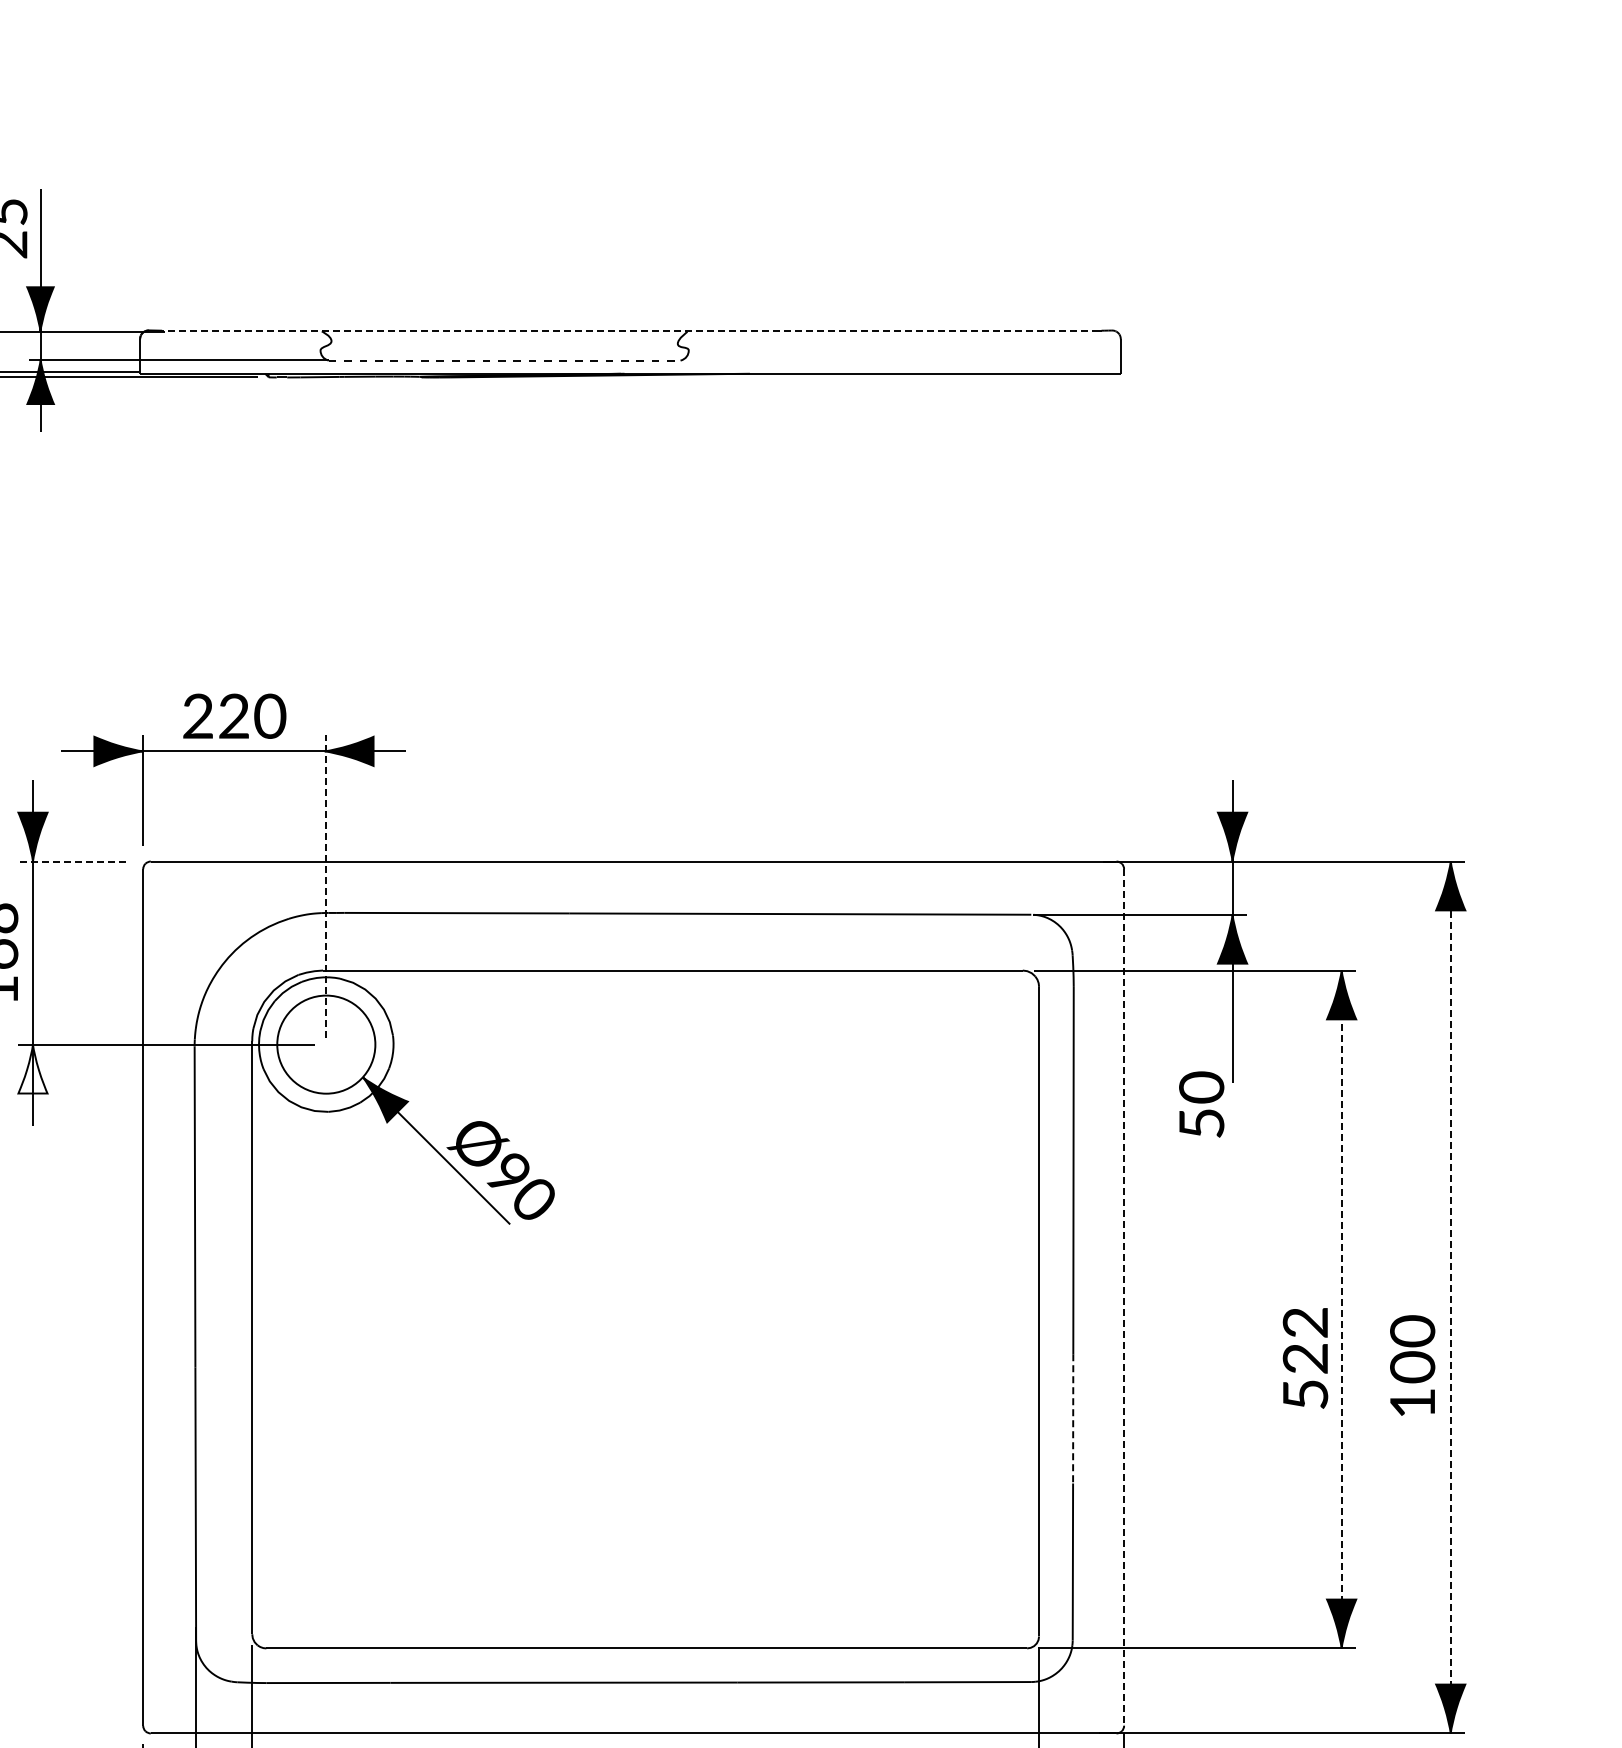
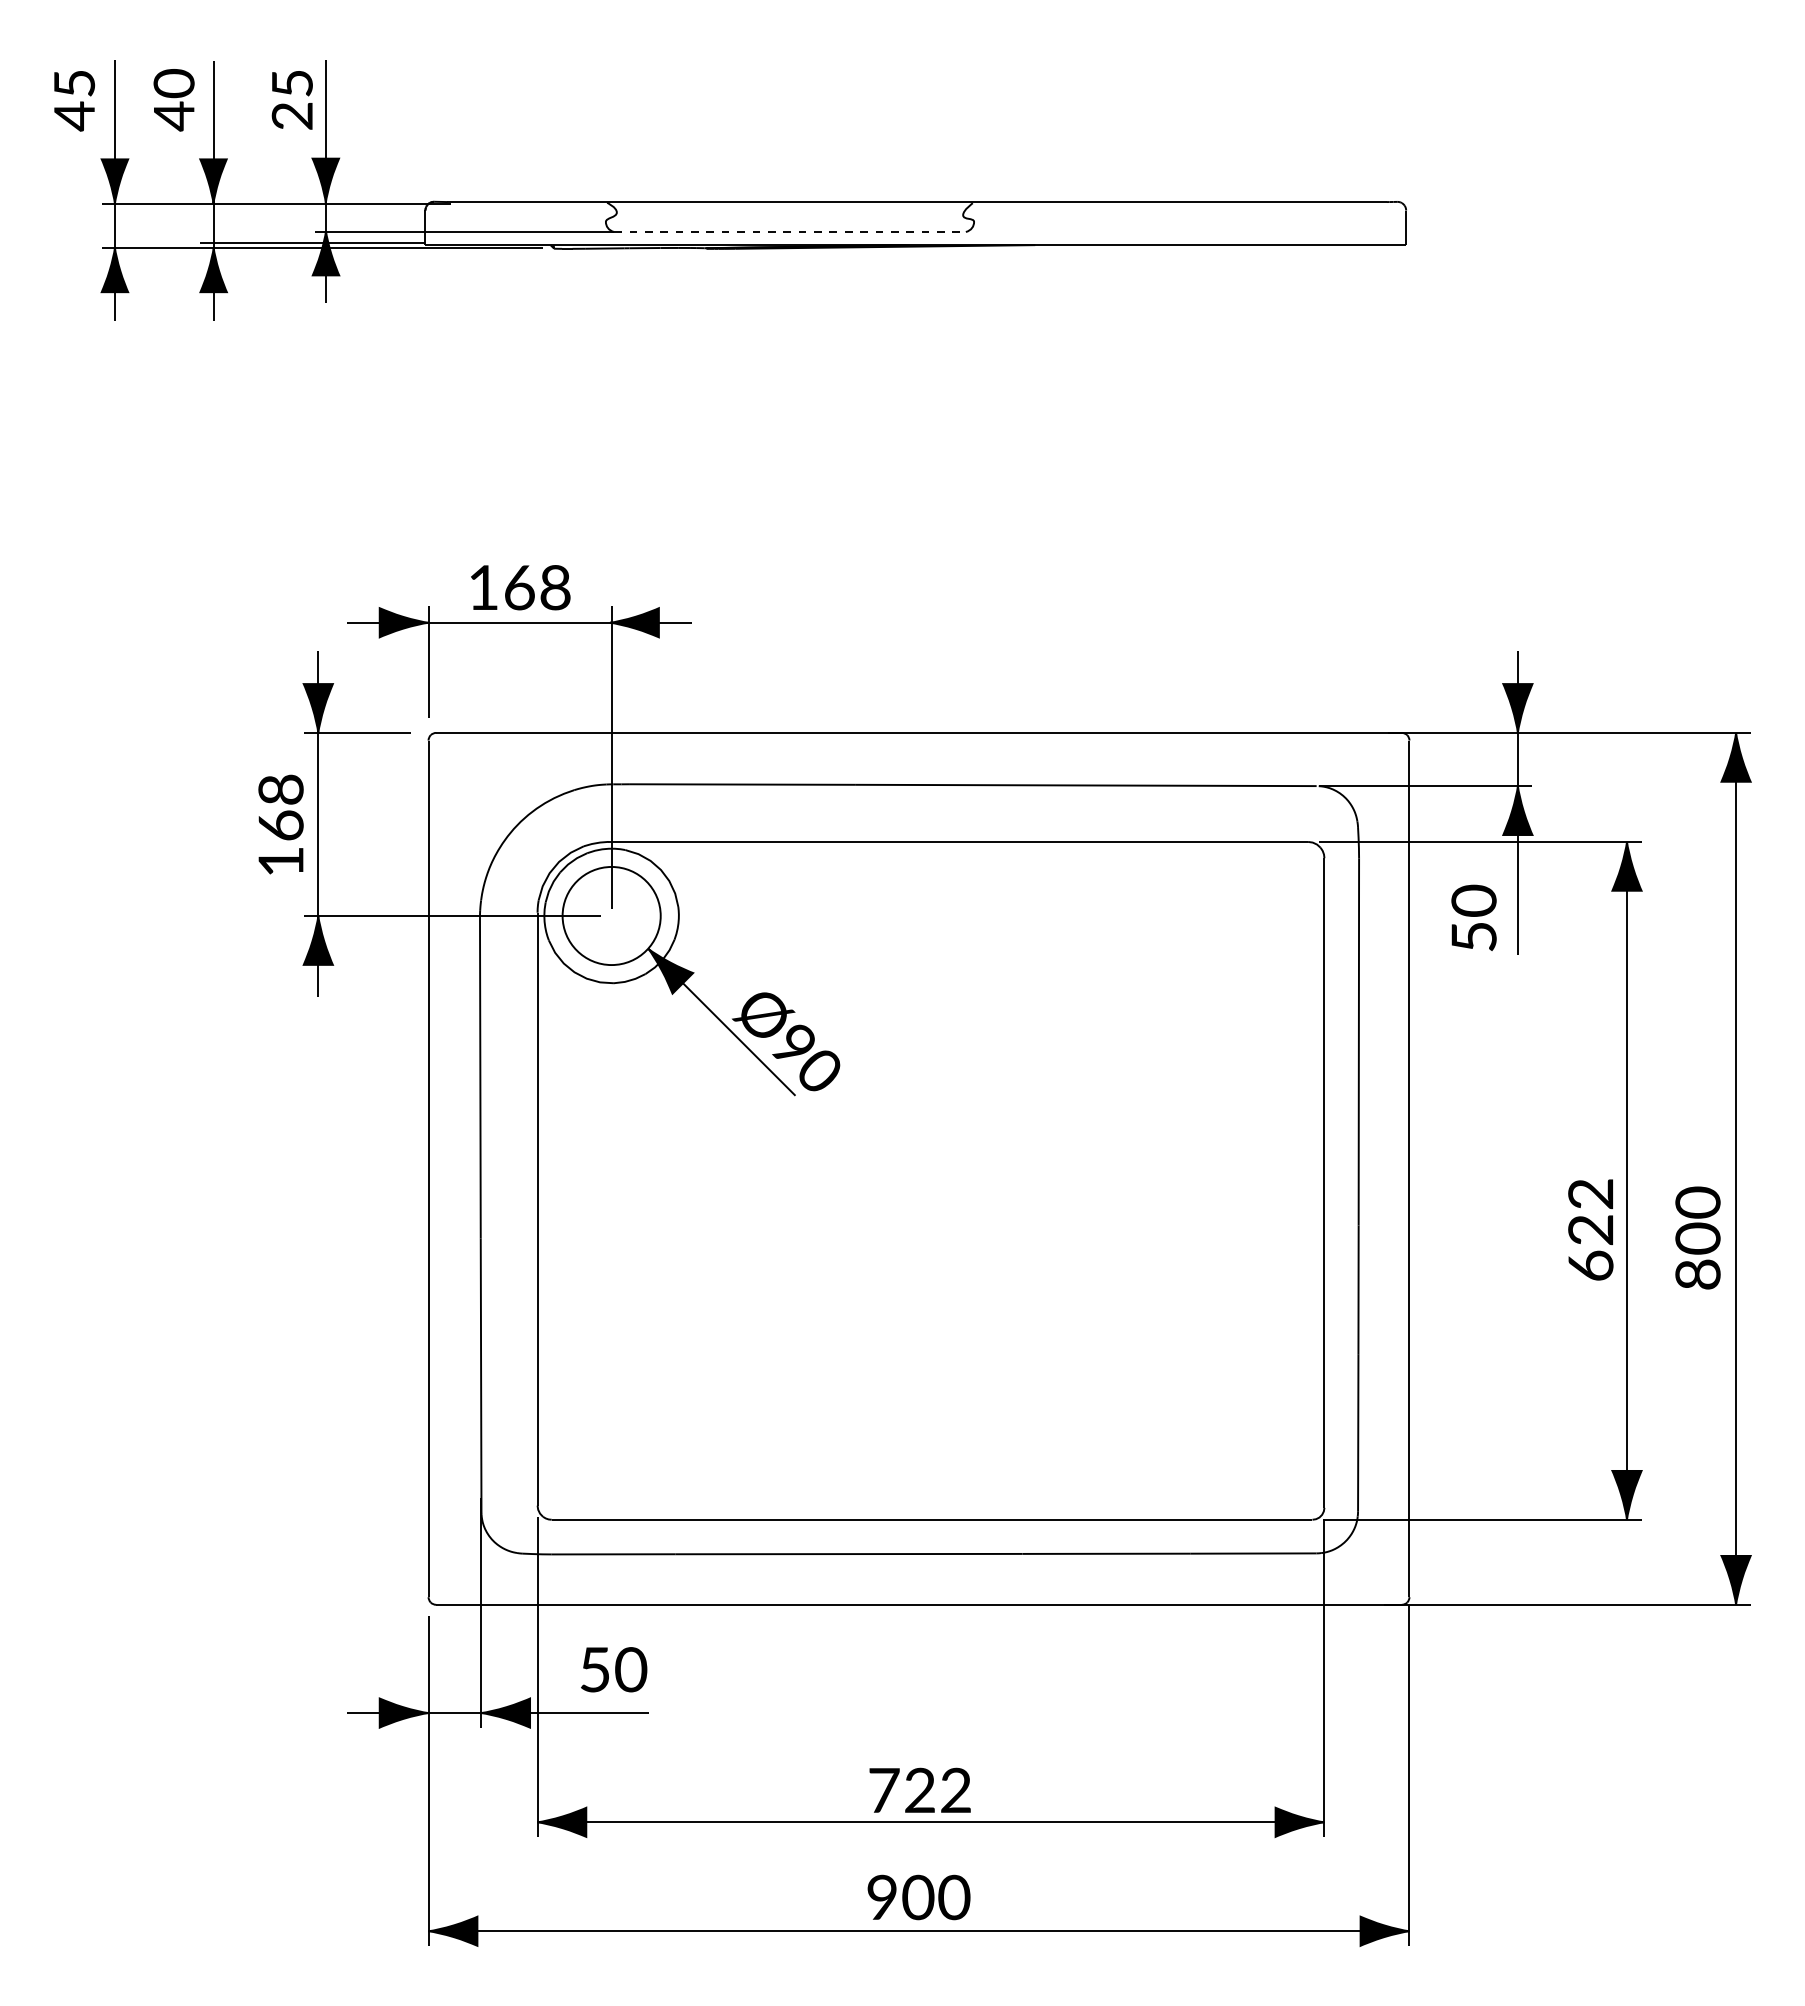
line: (630, 331) -> (915, 202), dashed -> solid
text: (234, 716) -> (519, 587), 220 -> 168
line: (72, 861) -> (357, 732), dashed -> solid
line: (326, 886) -> (611, 757), dashed -> solid
fill: (32, 1069) -> (317, 940), added
text: (1201, 1104) -> (1473, 917), moved
line: (1451, 1297) -> (1736, 1168), dashed -> solid
line: (1124, 1298) -> (1409, 1169), dashed -> solid
line: (1341, 1310) -> (1626, 1181), dashed -> solid
text: (1305, 1394) -> (1590, 1265), 522 -> 622
text: (1412, 1403) -> (1697, 1274), 100 -> 800
line: (1073, 1419) -> (1358, 1290), dashed -> solid

